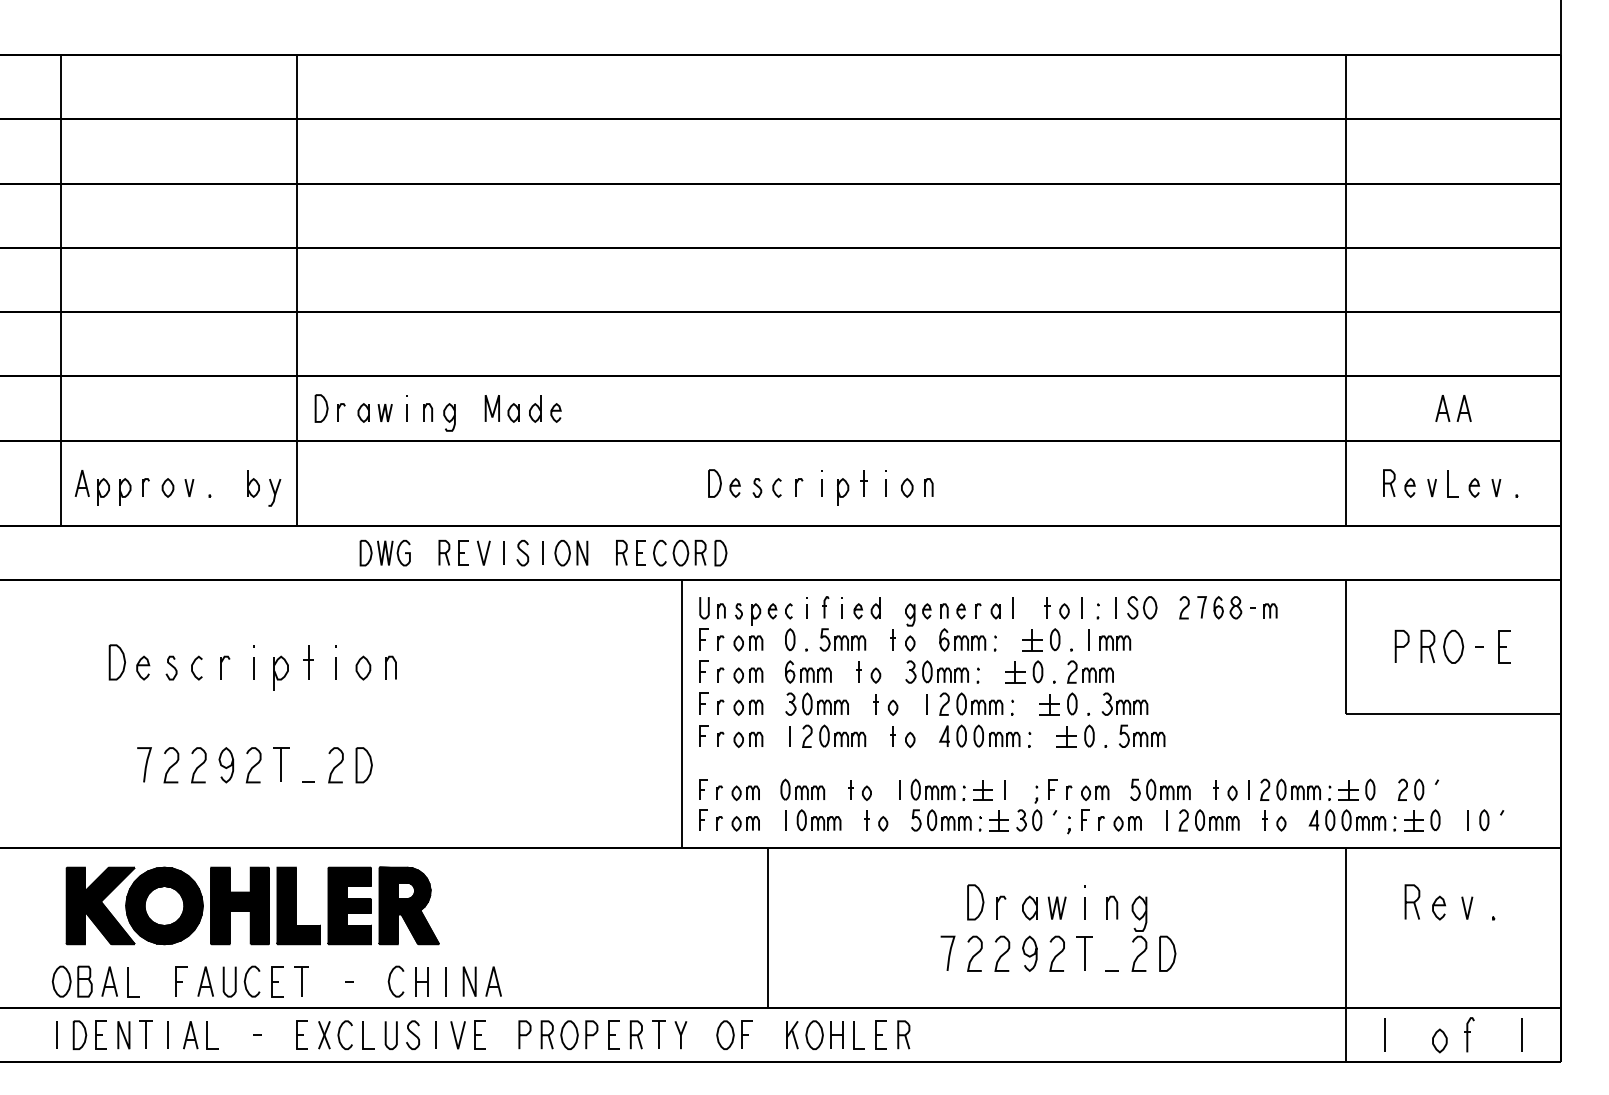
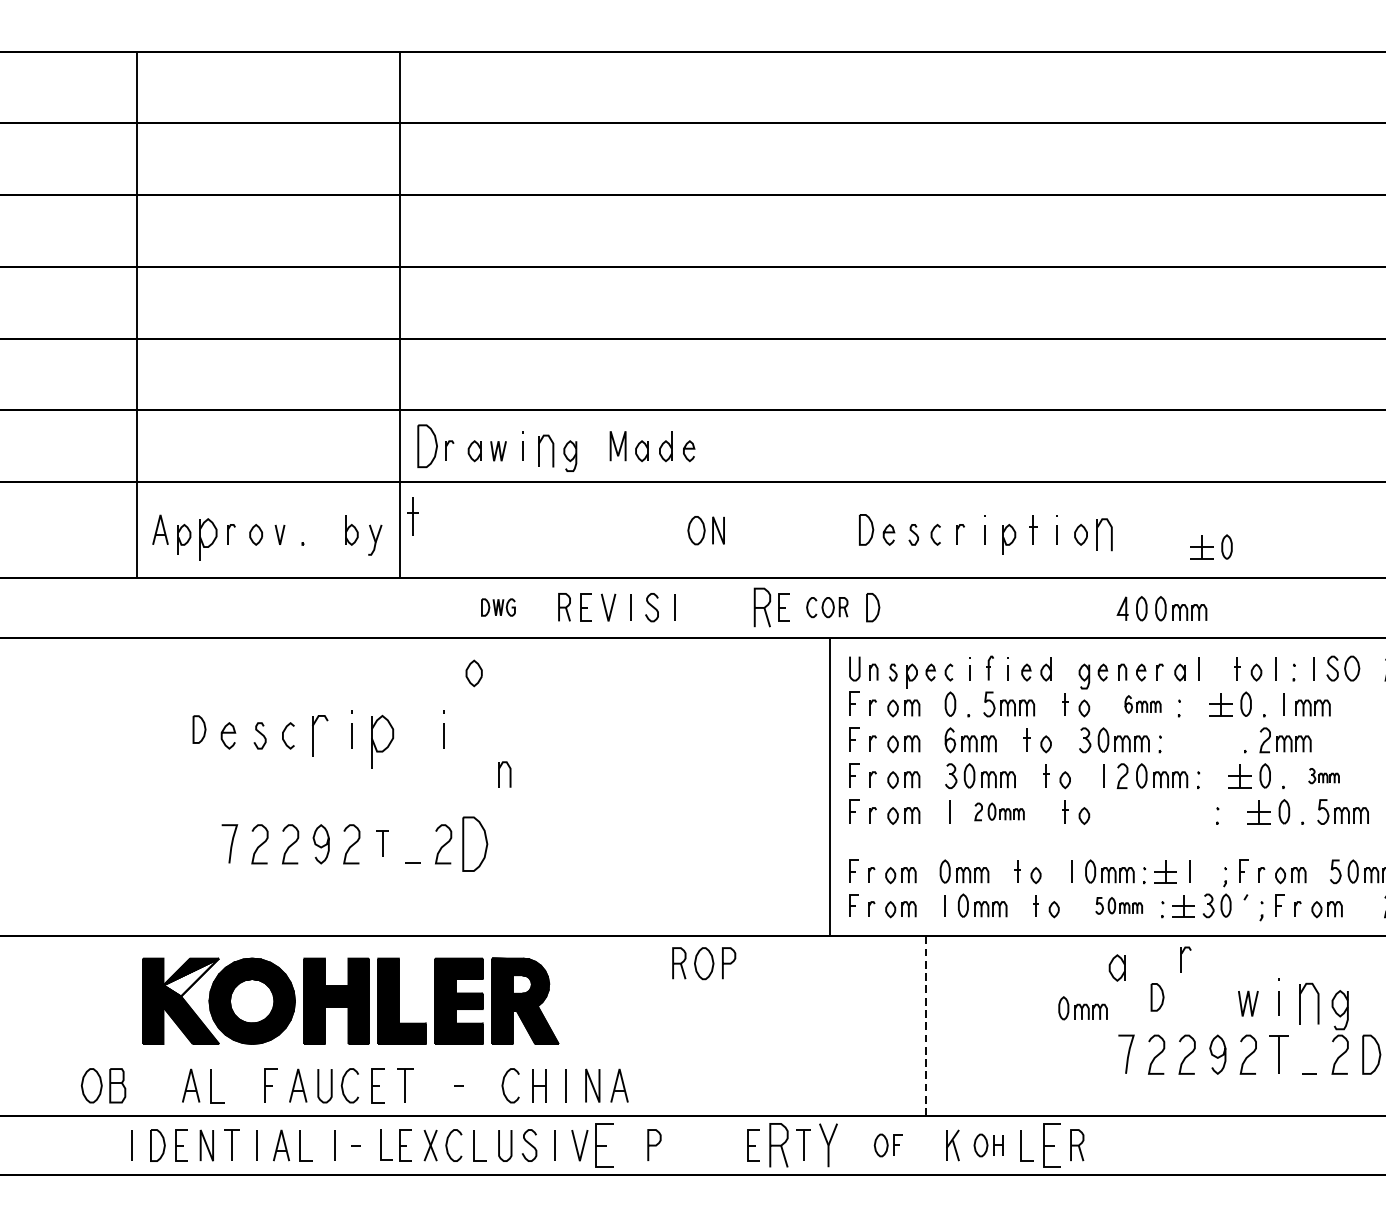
part: (321, 408) -> (427, 446), size x1.4
part: (428, 412) -> (546, 450), size x1.6
part: (928, 487) -> (1104, 534), size x1.6
part: (125, 491) -> (208, 538), size x1.4
part: (384, 552) -> (497, 606), size x0.6
part: (571, 552) -> (706, 529), moved
part: (621, 552) -> (762, 606), size x1.4
part: (679, 552) -> (826, 606), size x0.7
part: (962, 639) -> (1142, 703), size x0.7
part: (116, 662) -> (198, 729), size x0.7
part: (308, 662) -> (412, 516), moved
part: (225, 667) -> (320, 735), size x1.6
part: (363, 667) -> (474, 672), moved
part: (390, 667) -> (504, 774), moved
part: (1024, 671) -> (1211, 546), moved
part: (280, 672) -> (381, 740), size x1.4
part: (1124, 703) -> (1323, 775), size x0.6
part: (834, 735) -> (999, 811), size x0.7
part: (979, 735) -> (1161, 608), moved
part: (281, 764) -> (382, 843), size x0.7
part: (363, 765) -> (474, 844), size x1.4
part: (941, 820) -> (1119, 905), size x0.7
line: (1166, 820) -> (1370, 905), removed
fill: (109, 884) -> (190, 977), removed
part: (975, 902) -> (1157, 997), size x0.7
part: (1001, 907) -> (1186, 959), moved
part: (1029, 907) -> (1117, 967), moved
part: (1112, 907) -> (1310, 1003), size x1.6
part: (908, 912) -> (1082, 1008), added
line: (767, 928) -> (925, 1026), solid -> dashed
part: (71, 981) -> (102, 1085), moved
line: (237, 1034) -> (333, 1144), added
line: (279, 1034) -> (380, 1144), added
part: (479, 1034) -> (603, 1144), size x1.4
part: (569, 1034) -> (704, 962), moved
part: (635, 1034) -> (777, 1144), size x1.4
part: (734, 1034) -> (888, 1144), size x0.7
part: (824, 1034) -> (988, 1144), size x0.7
part: (880, 1034) -> (1051, 1144), size x1.4
part: (680, 1035) -> (828, 1145), size x1.4

